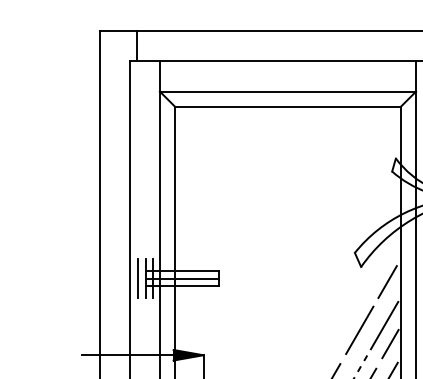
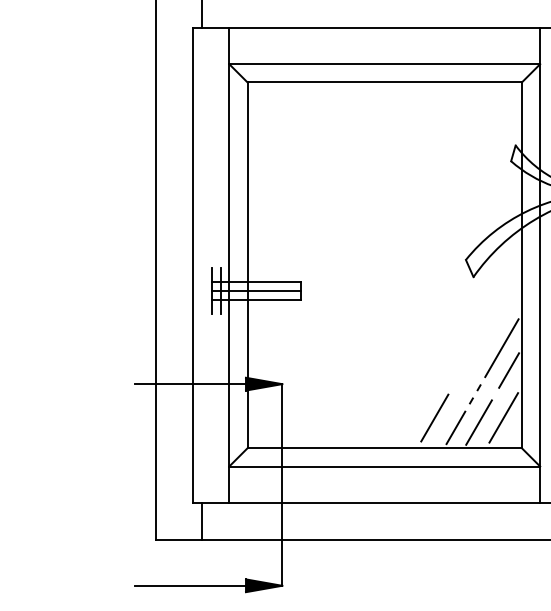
line: (137, 278) -> (202, 290), removed
line: (387, 281) -> (505, 294), removed
line: (359, 329) -> (471, 353), removed

